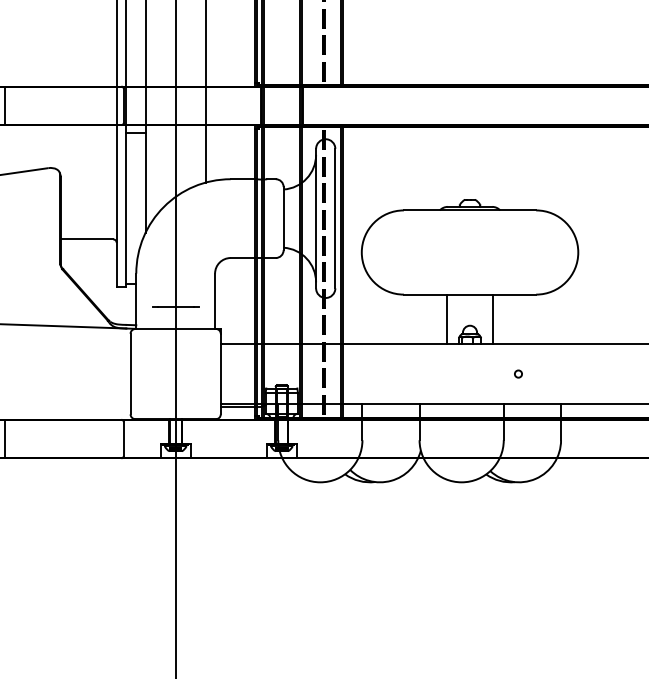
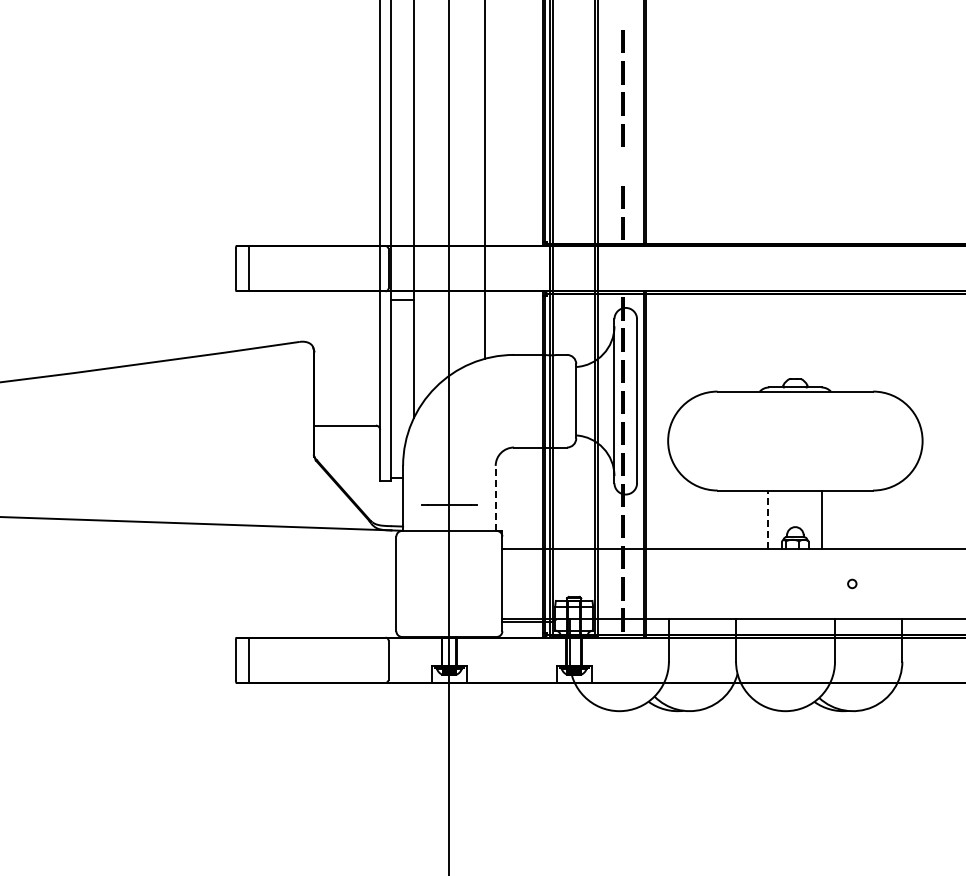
line: (322, 18) -> (622, 166), removed
line: (214, 301) -> (495, 498), solid -> dashed
line: (447, 319) -> (768, 519), solid -> dashed

